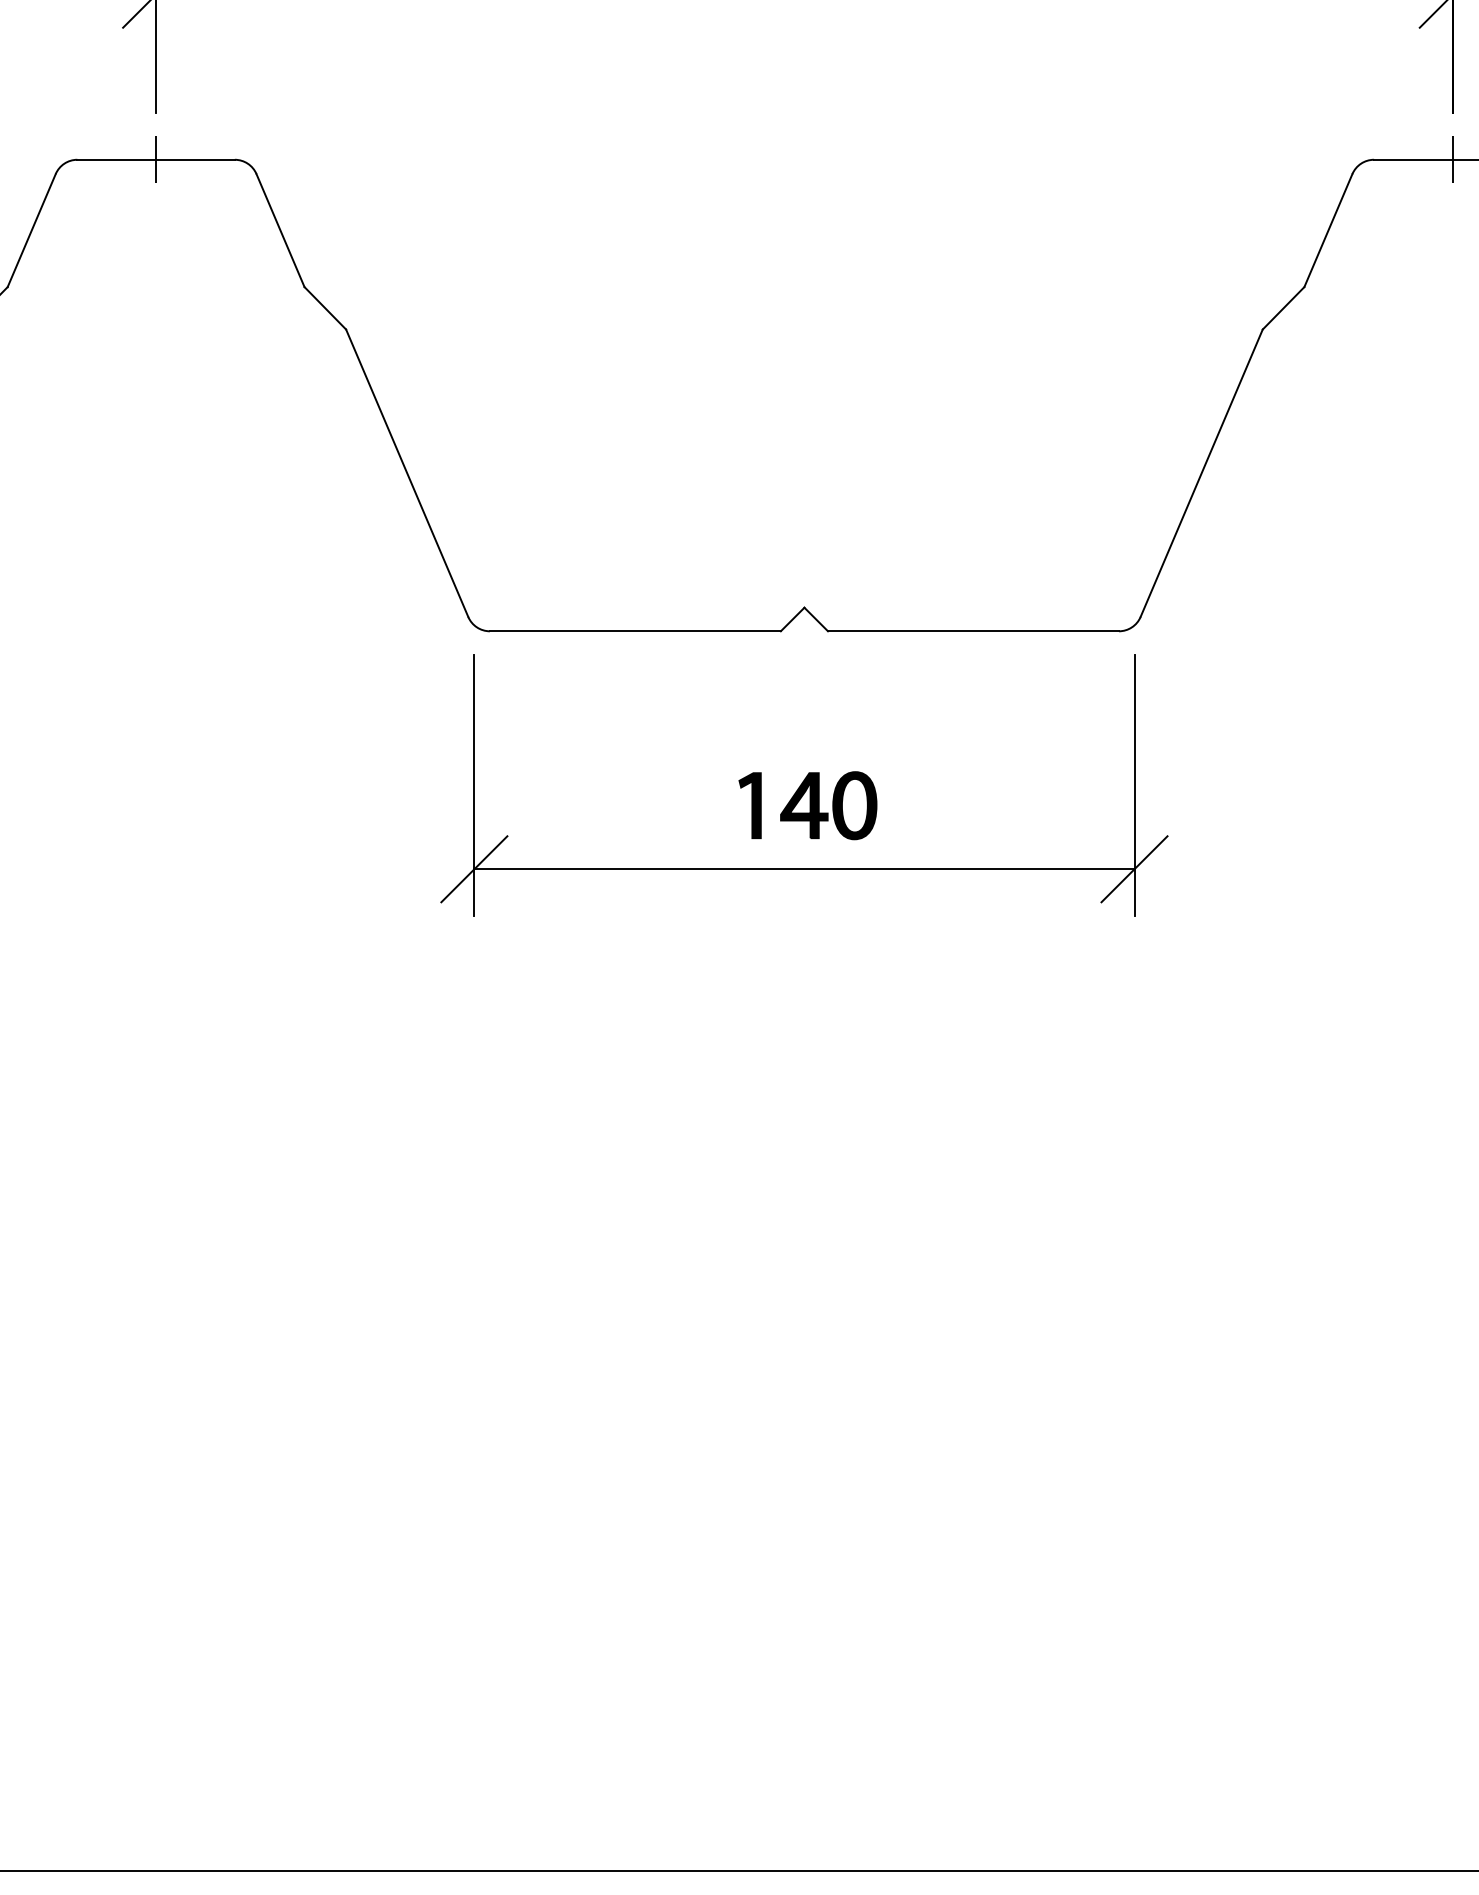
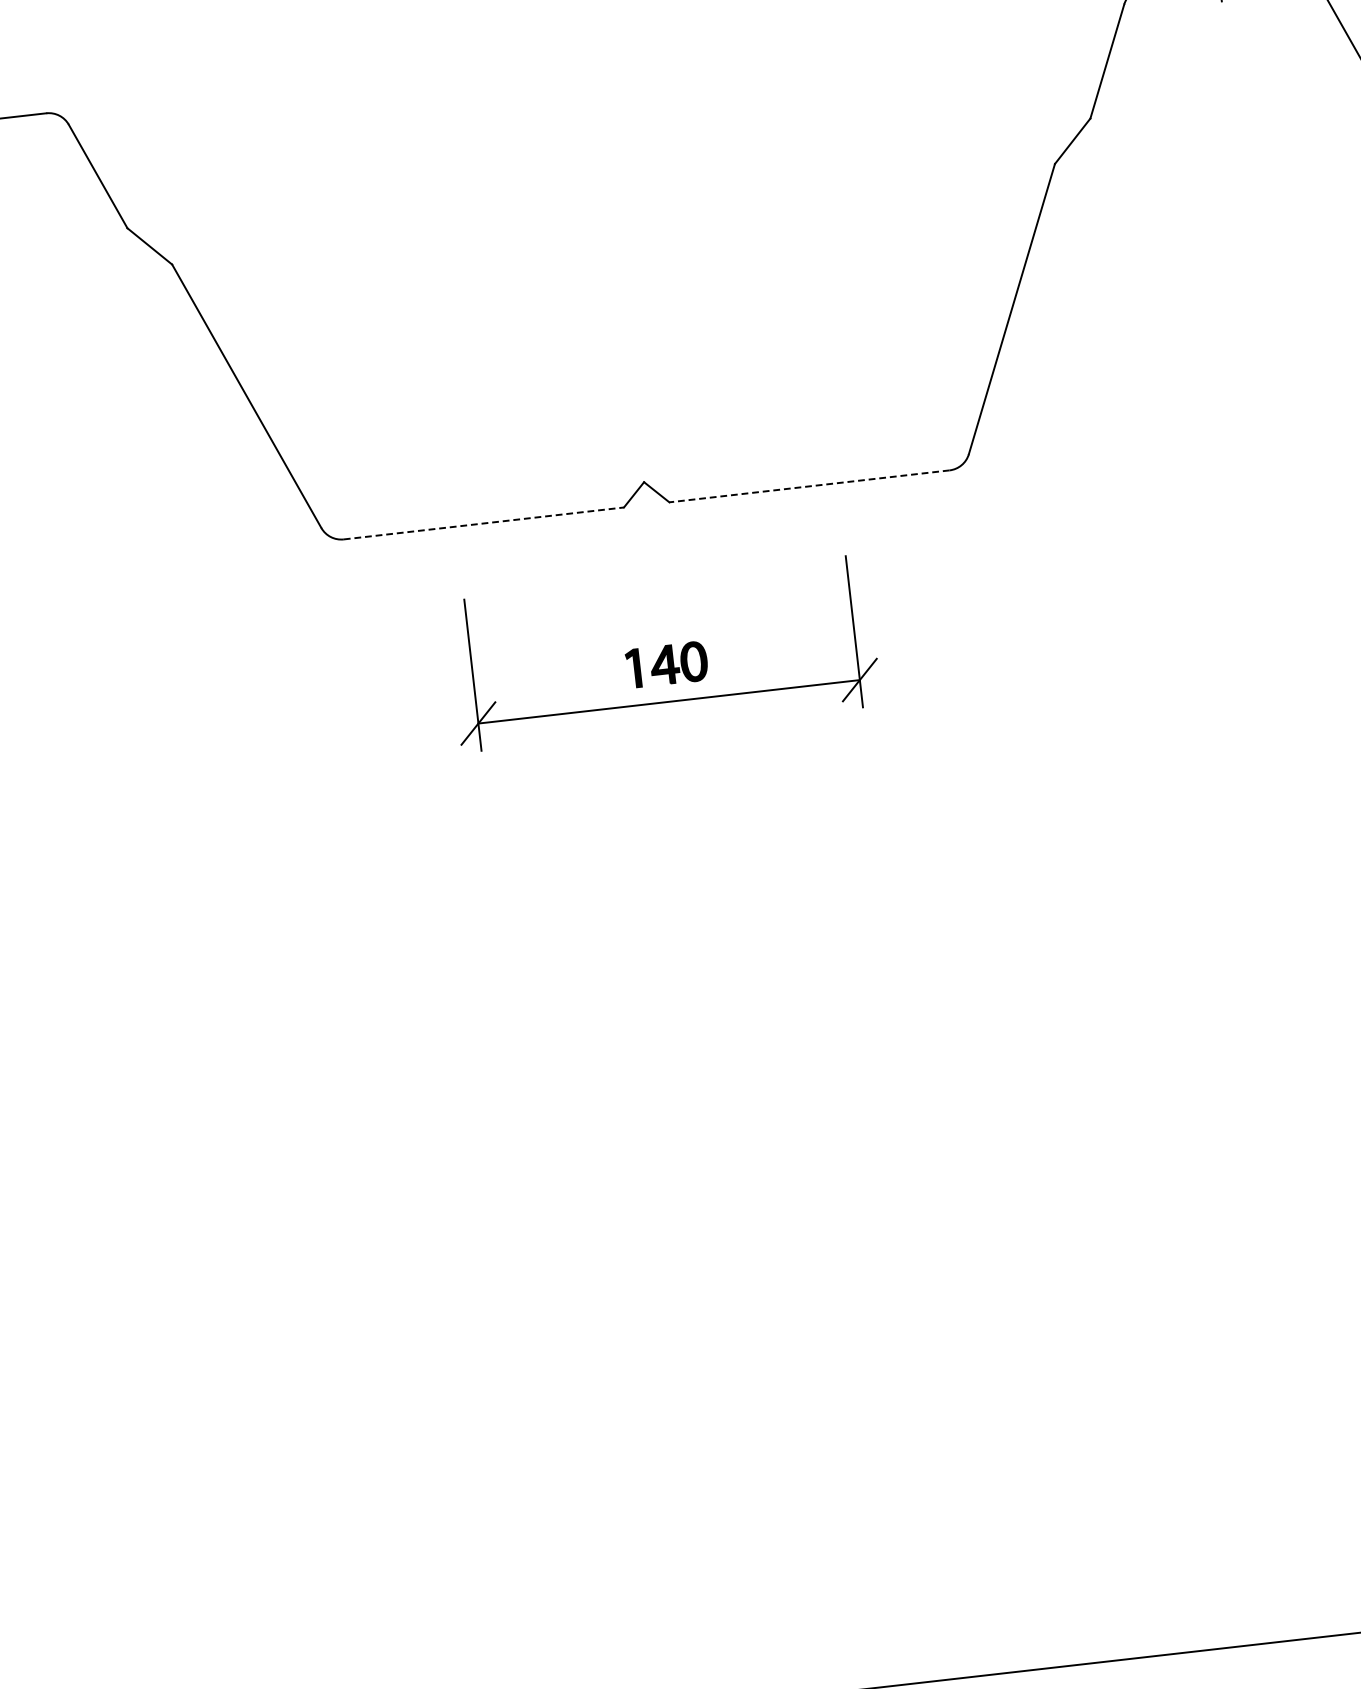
line: (635, 631) -> (484, 523), solid -> dashed
line: (972, 631) -> (808, 486), solid -> dashed
part: (804, 785) -> (663, 653), size x0.6

